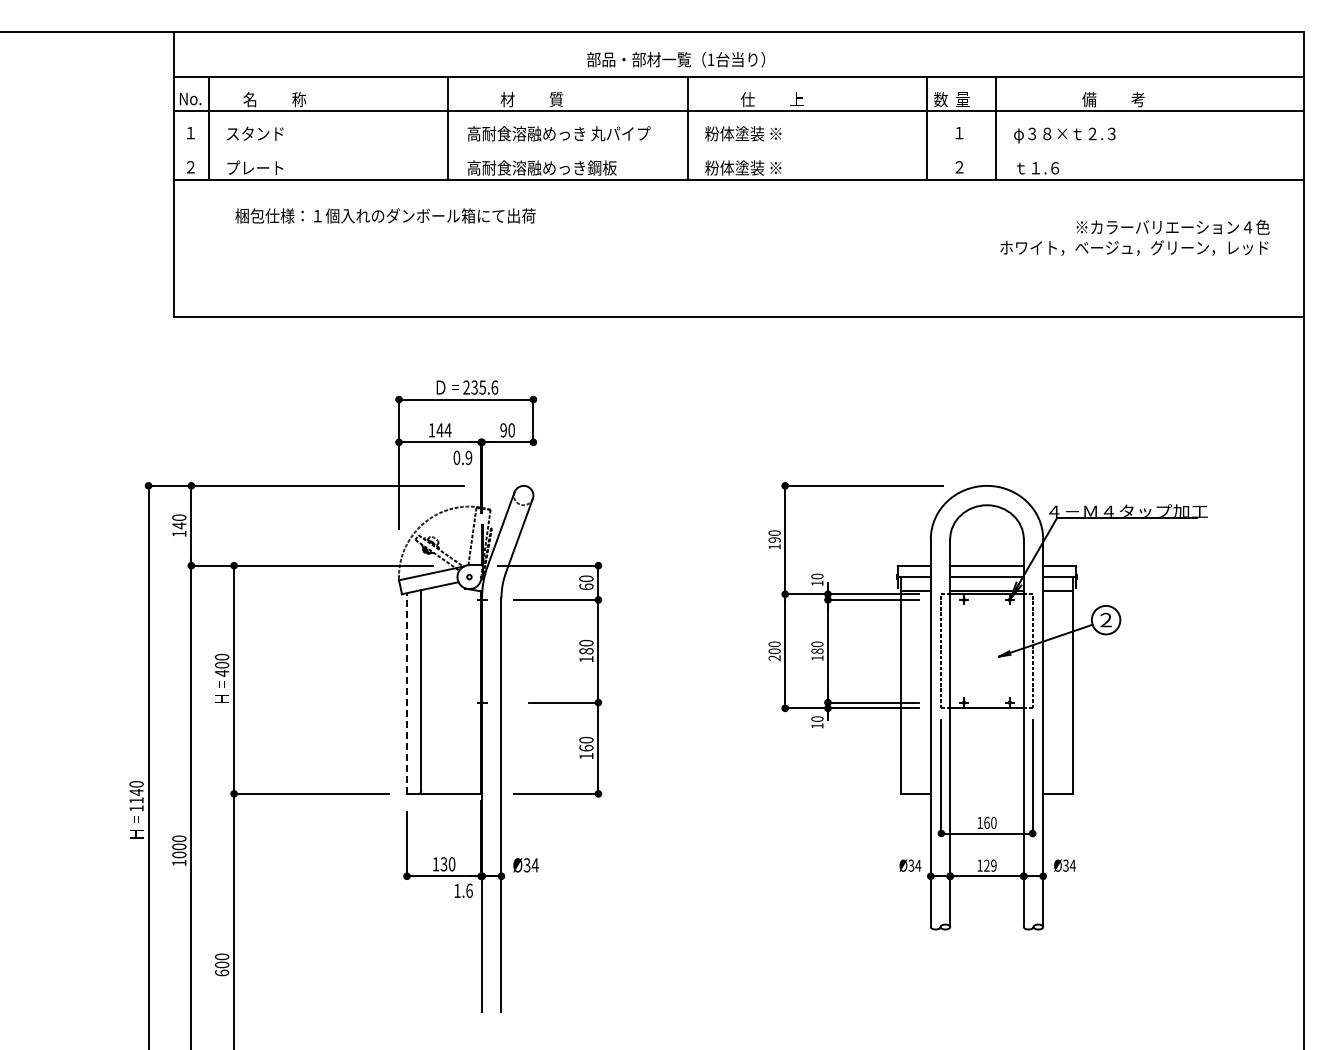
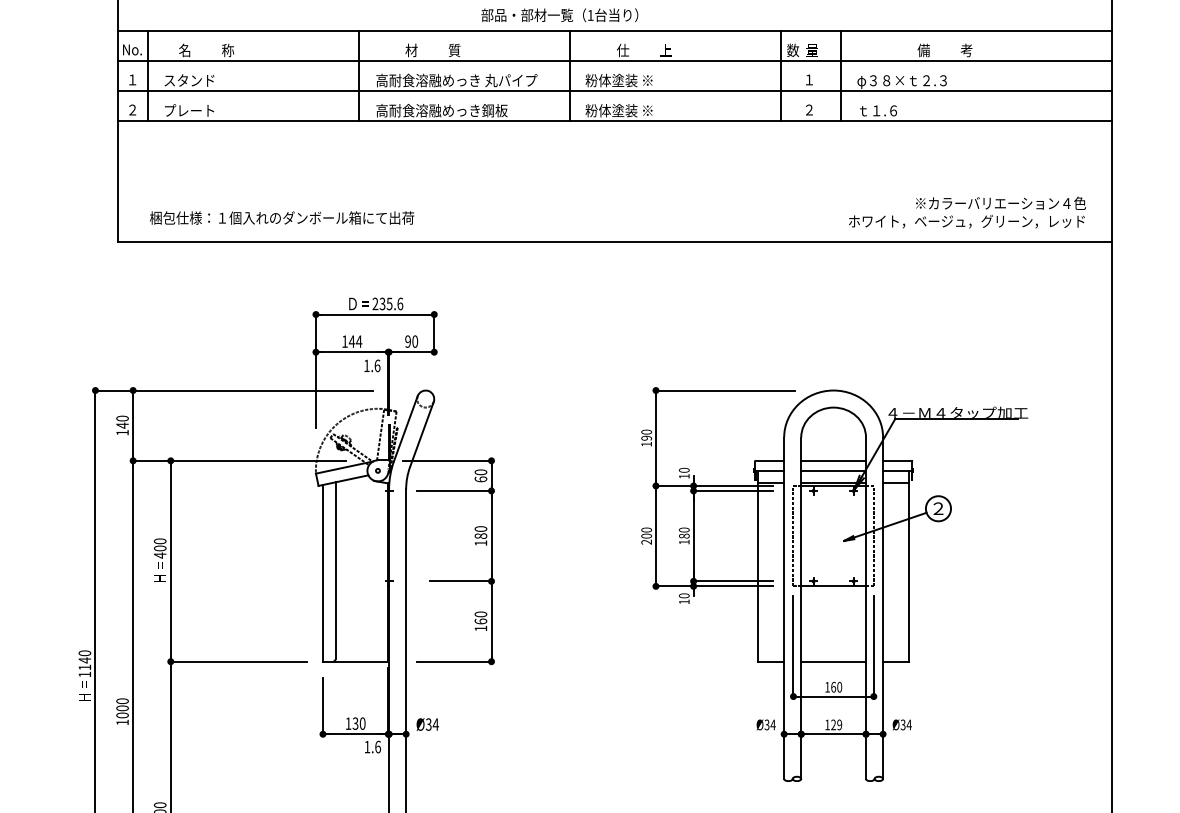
line: (738, 145) -> (614, 90), added
text: (385, 215) -> (282, 217), moved
text: (1134, 237) -> (967, 212), moved
text: (462, 457) -> (371, 365), 0.9 -> 1.6
line: (407, 693) -> (323, 573), dashed -> solid
line: (986, 793) -> (833, 661), added

